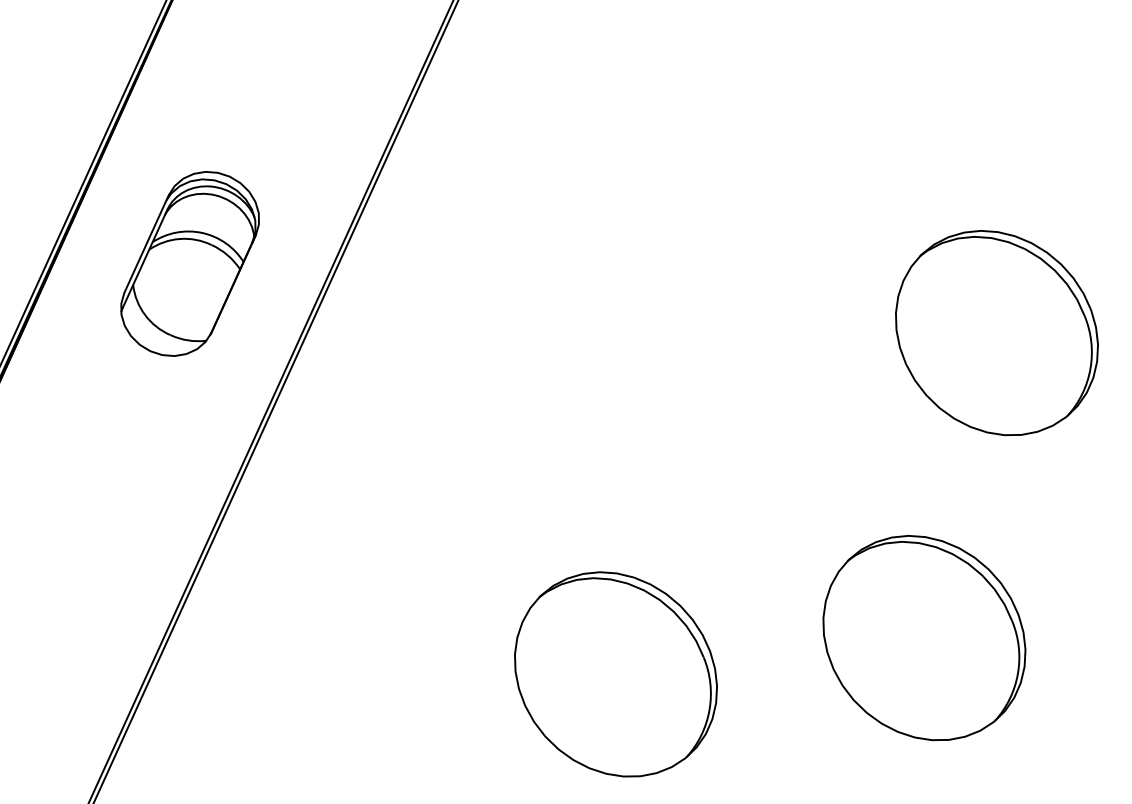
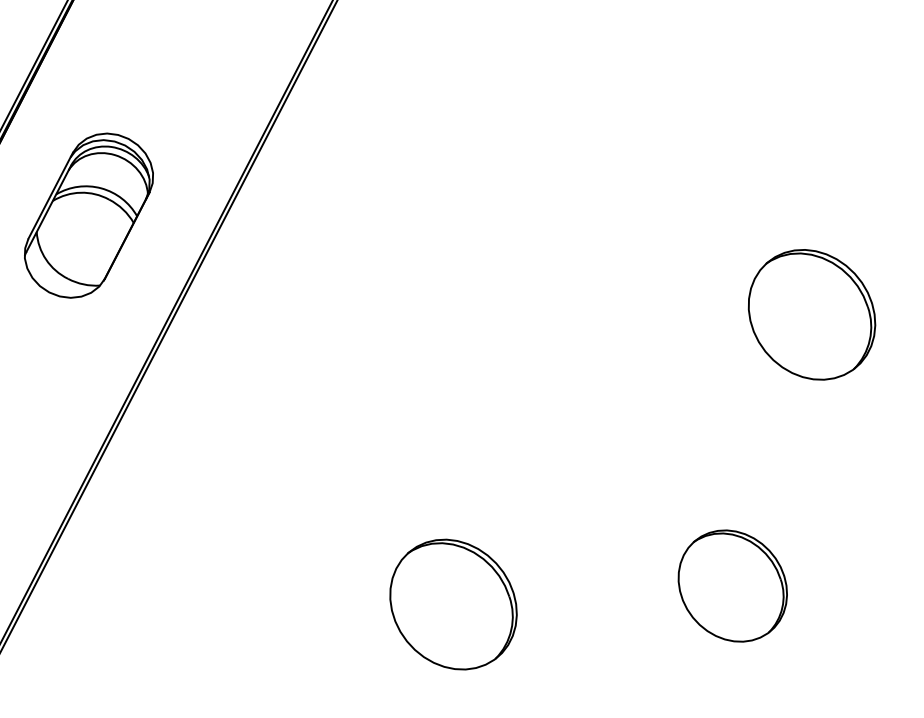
part: (996, 333) -> (811, 315), size x0.7
part: (924, 638) -> (732, 586), size x0.6
part: (615, 674) -> (453, 604), size x0.7

